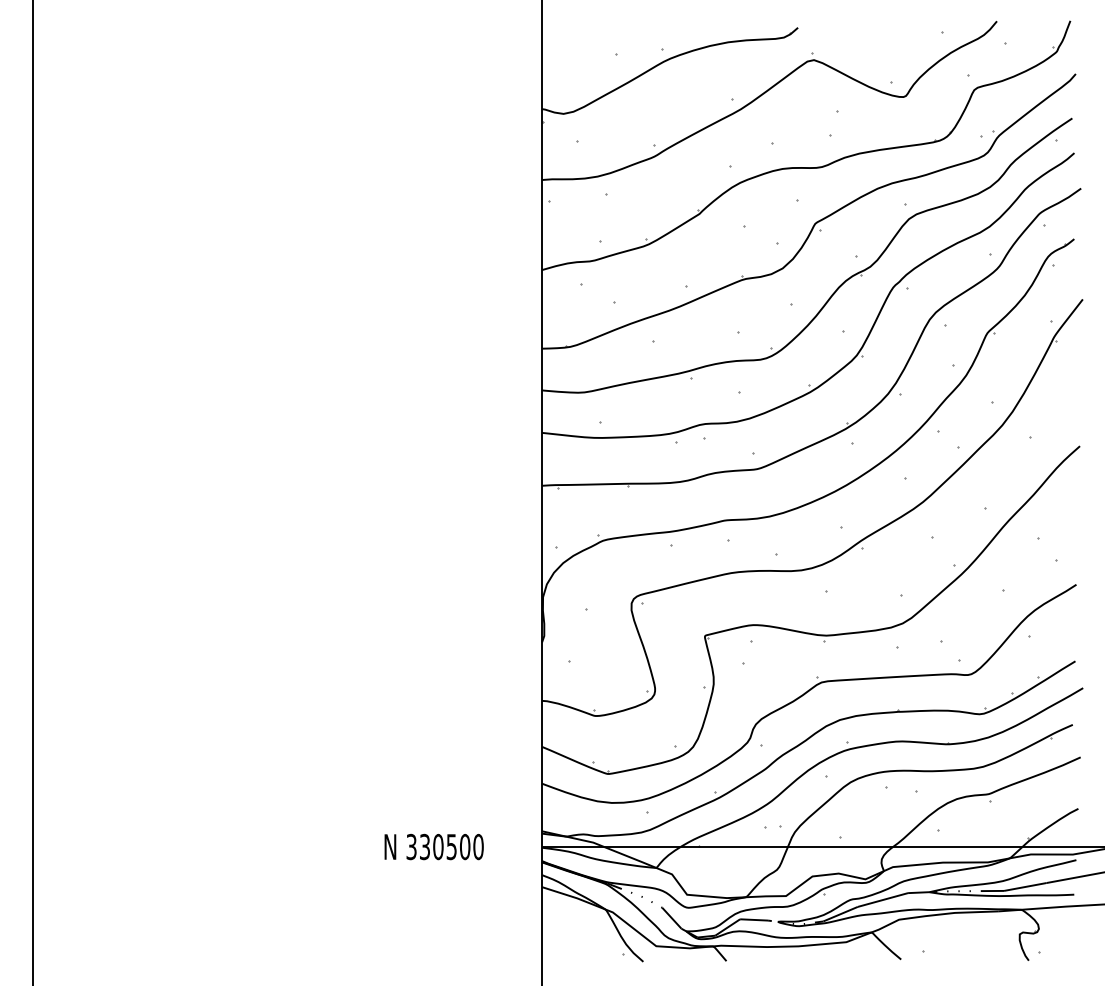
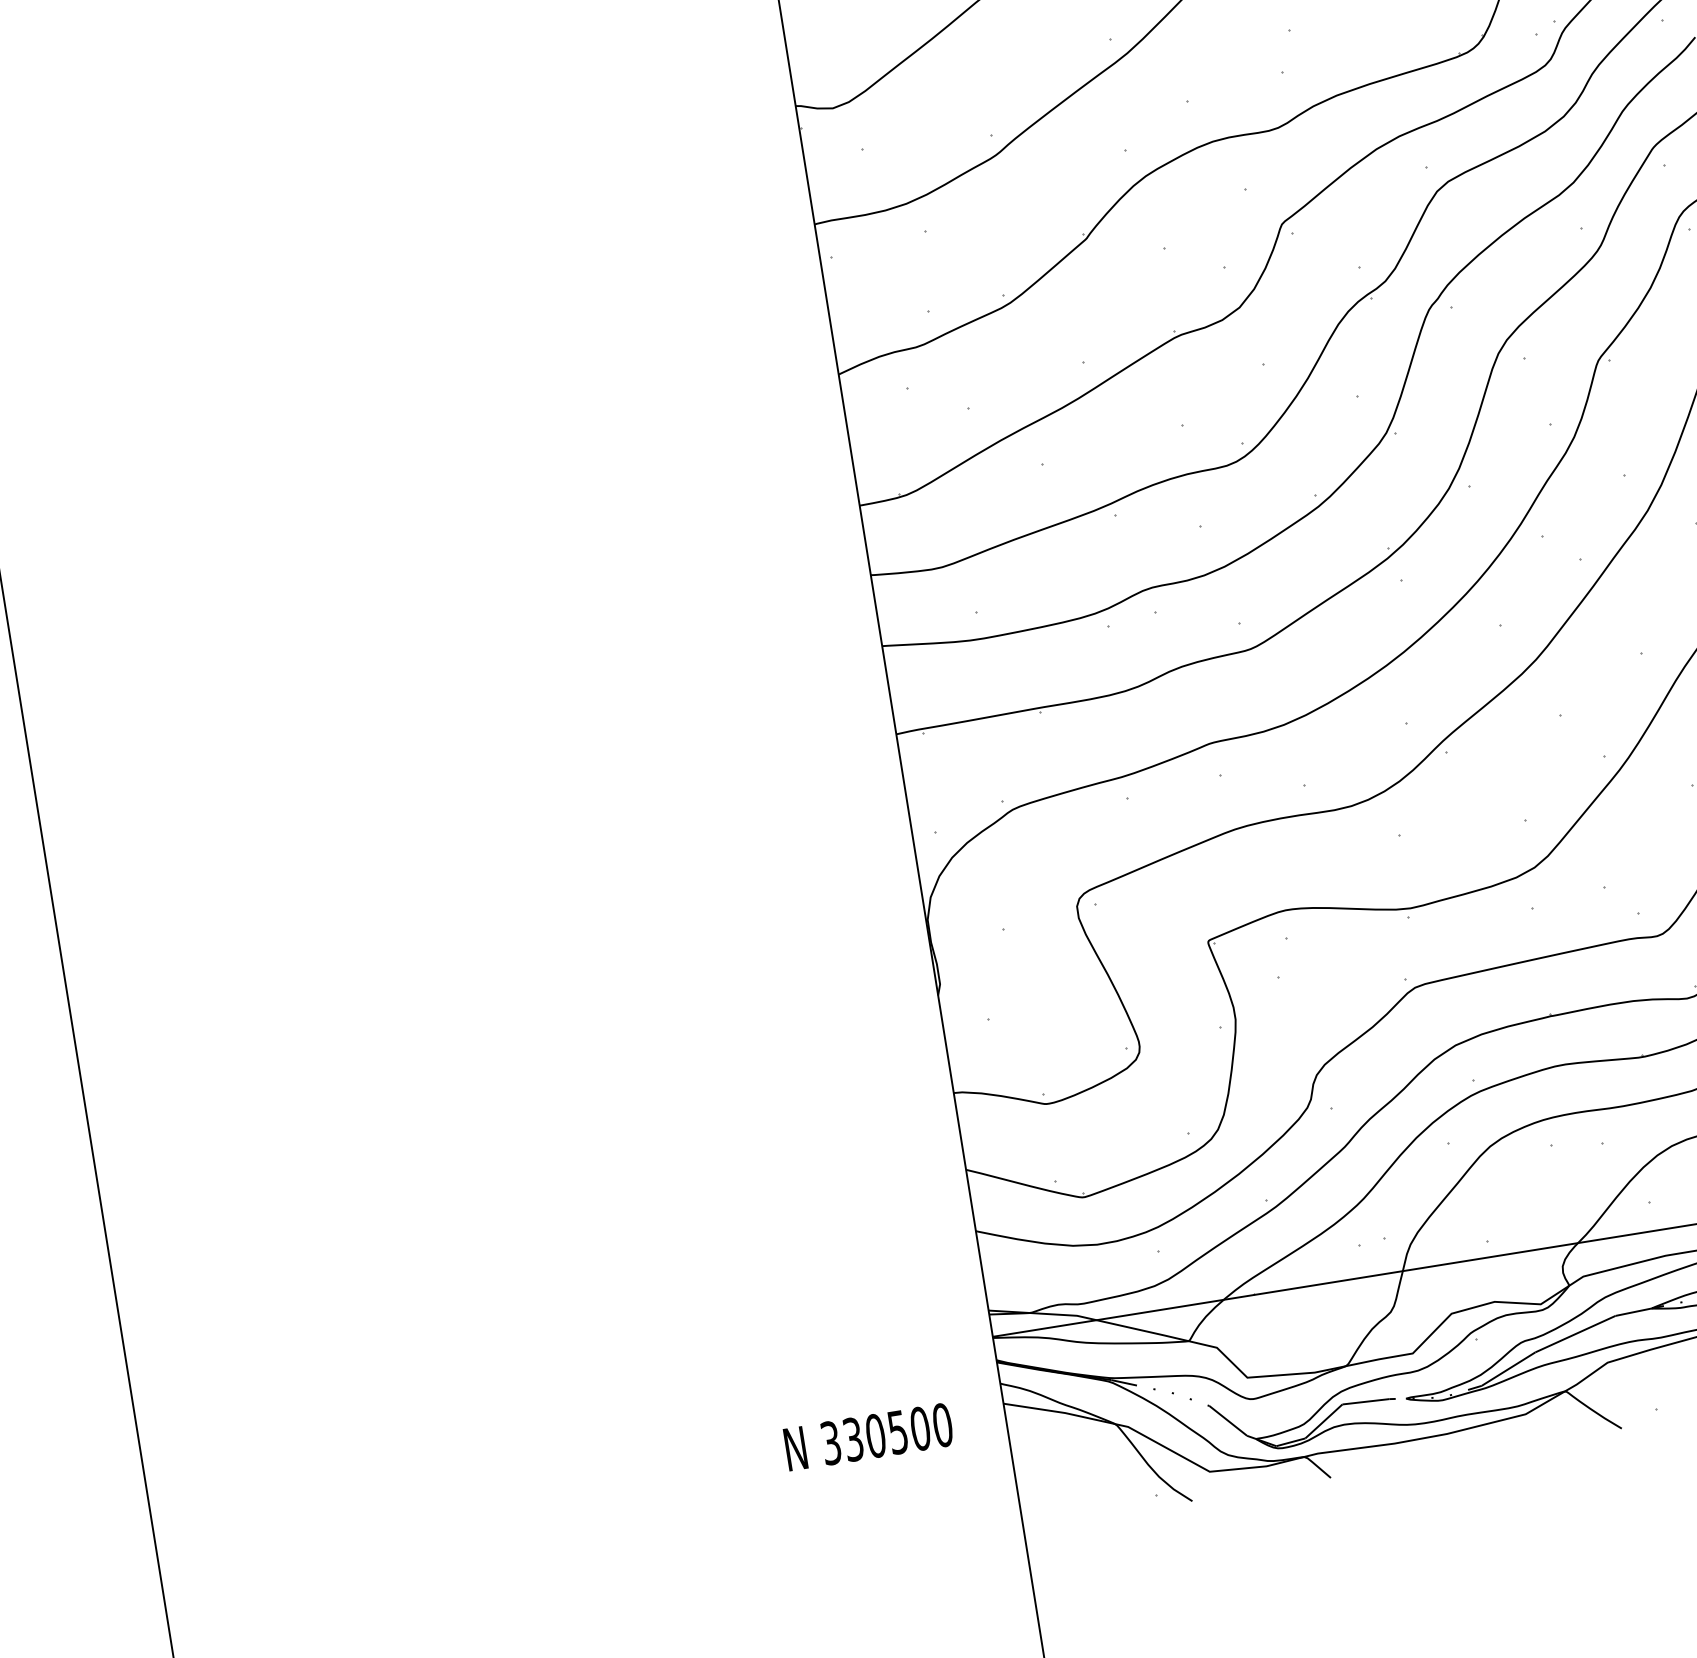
text: (433, 846) -> (867, 1436), moved

